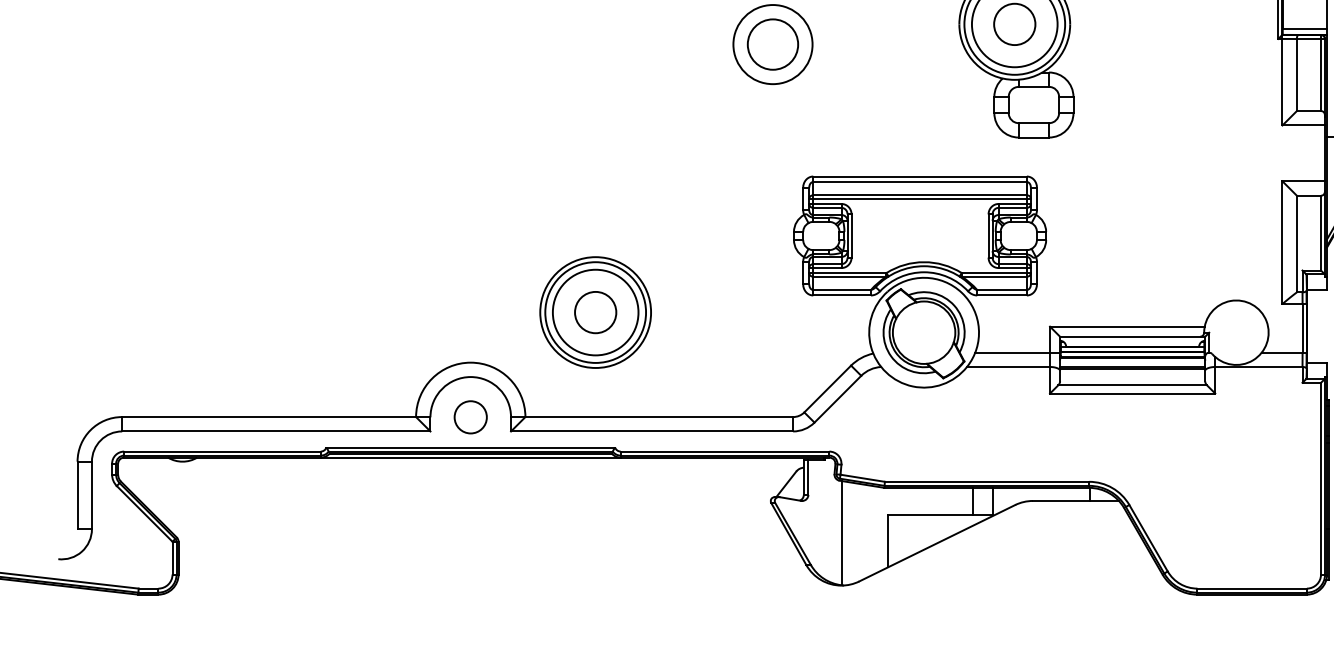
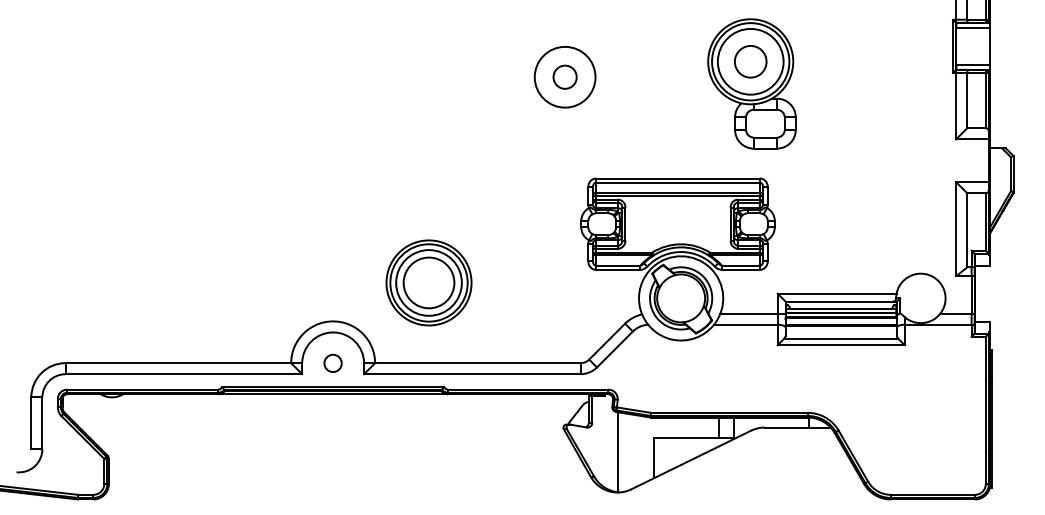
circle: (772, 43) -> (564, 76), size x0.6
circle: (594, 311) -> (428, 282), size x1.6
circle: (469, 417) -> (332, 363), size x0.7

